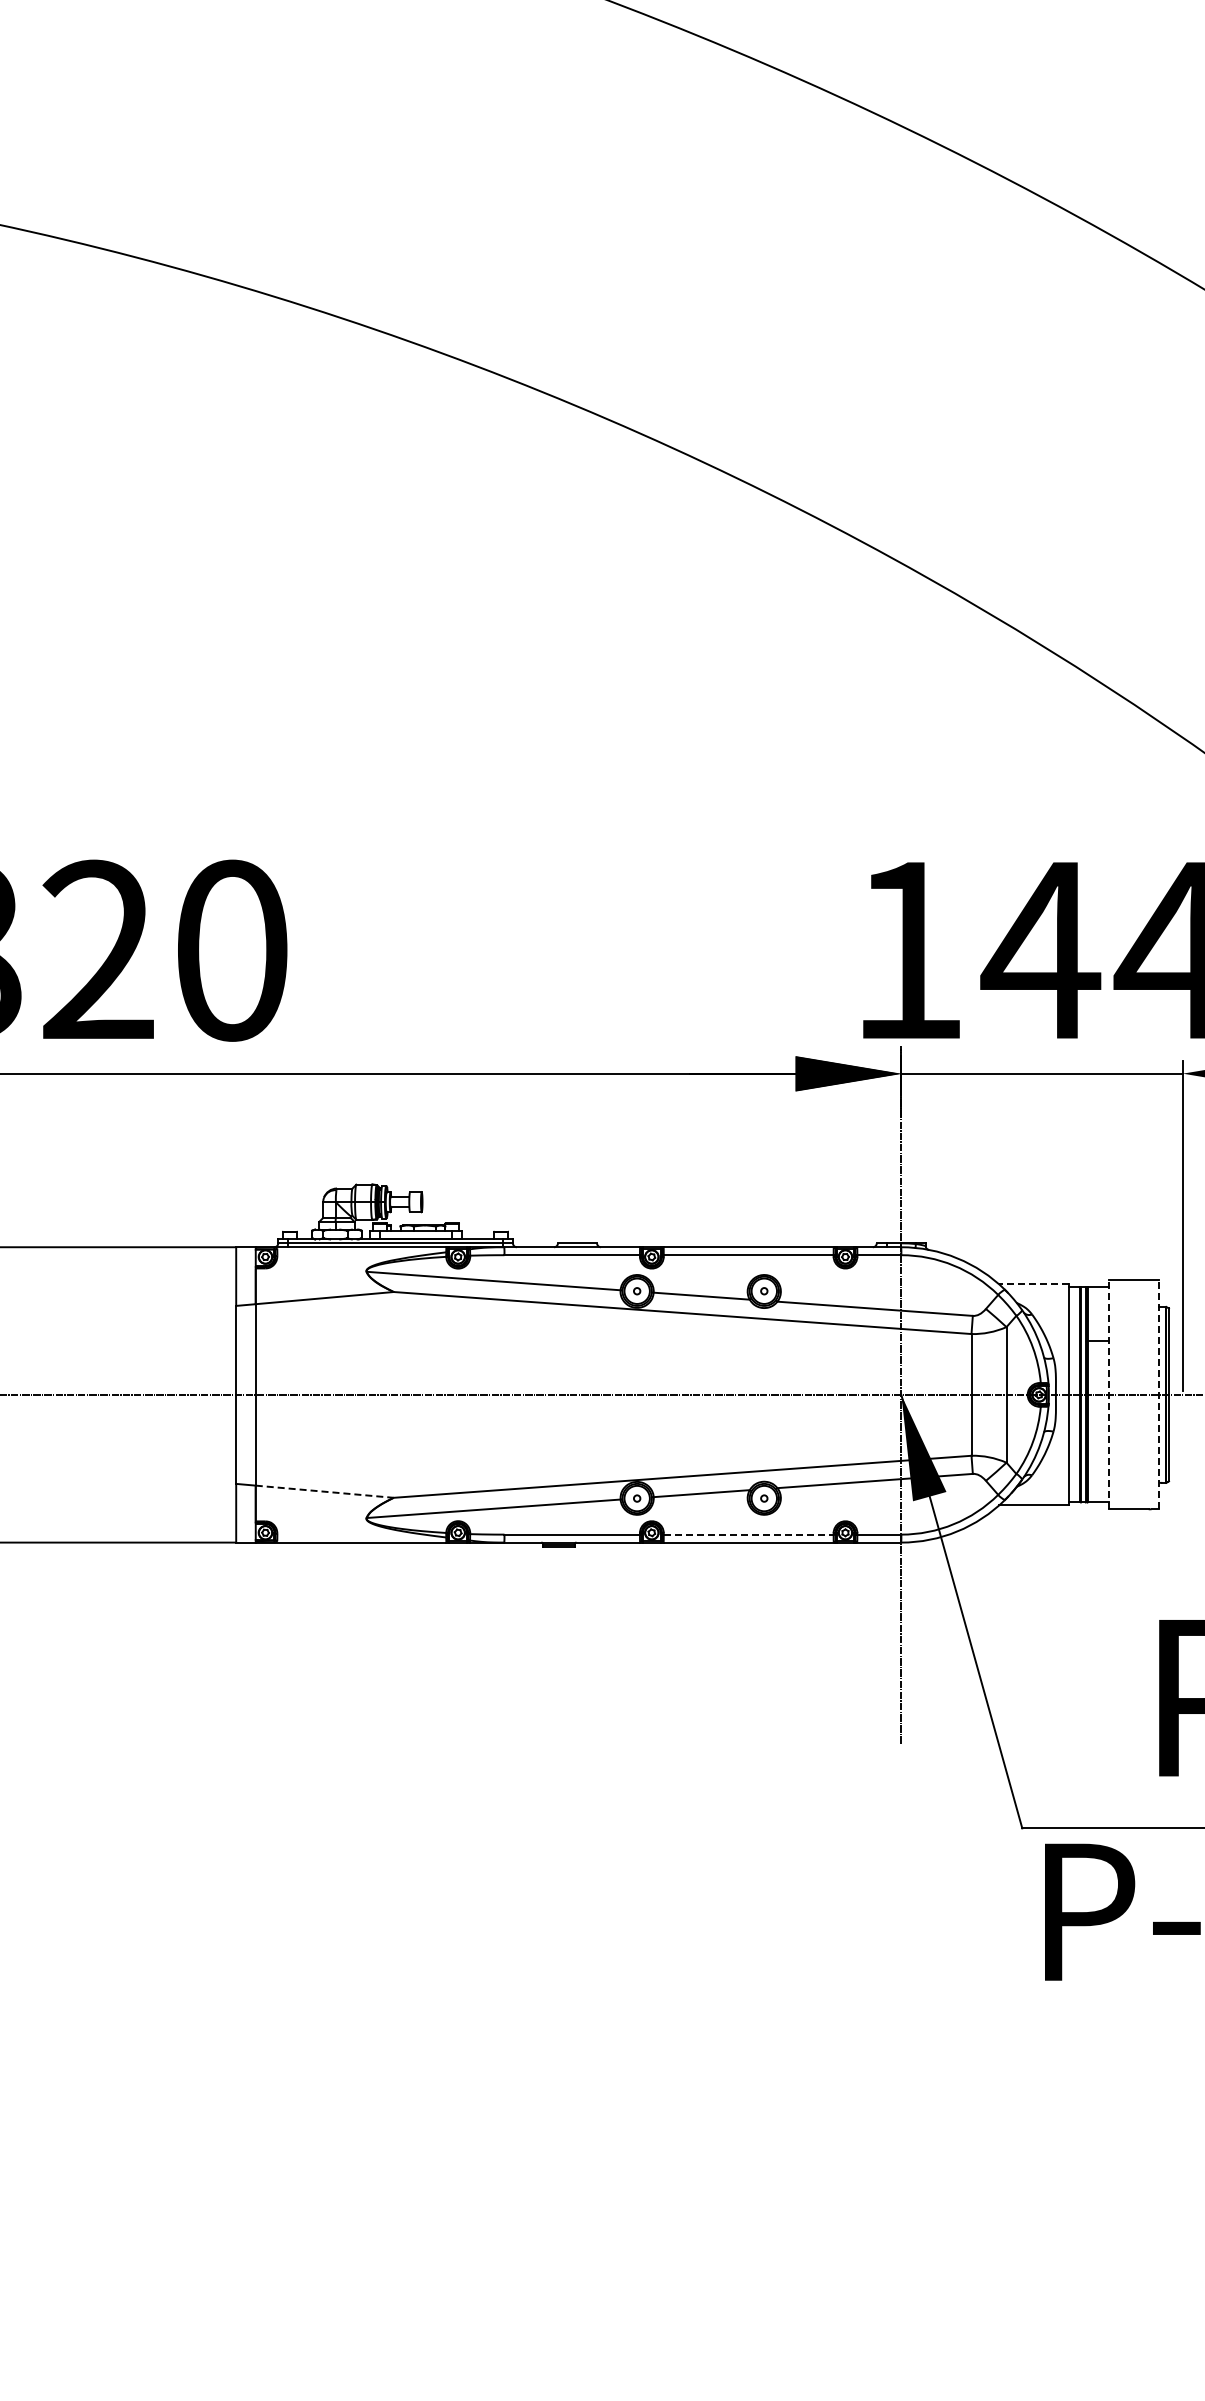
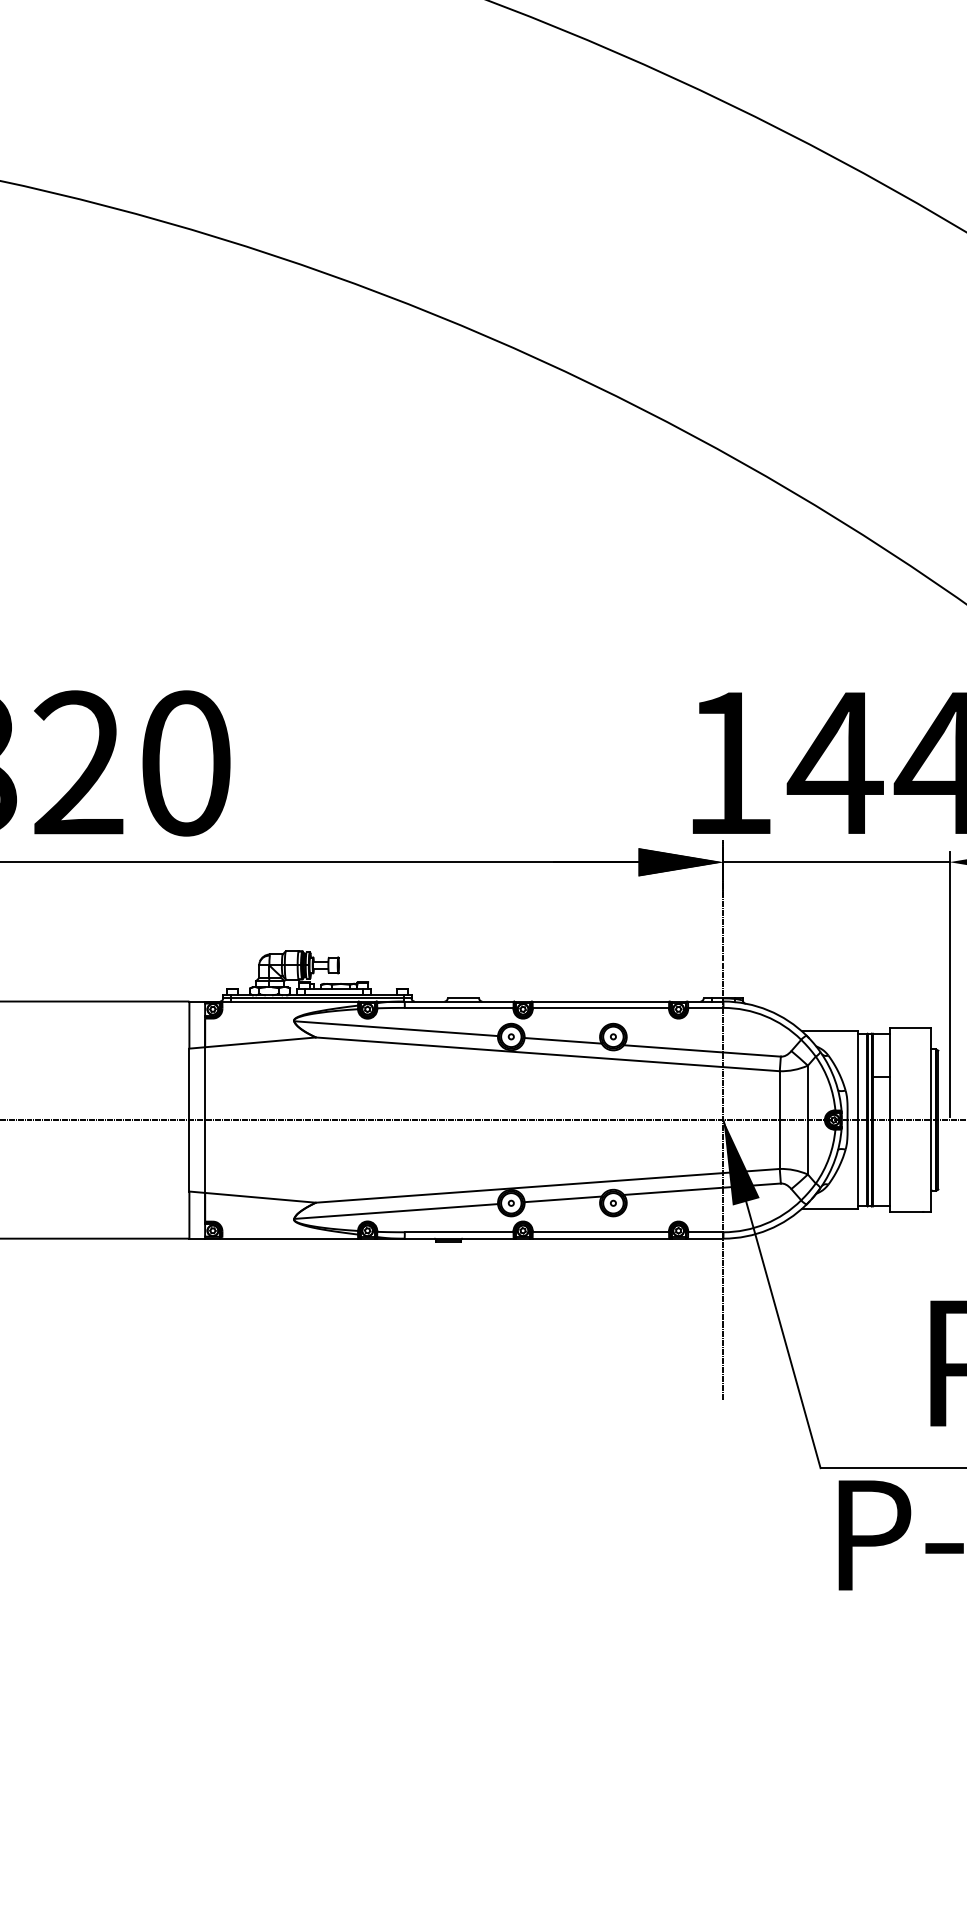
line: (1033, 1284) -> (829, 1031), dashed -> solid
line: (1108, 1394) -> (889, 1119), dashed -> solid
line: (1159, 1394) -> (930, 1119), dashed -> solid
line: (325, 1491) -> (261, 1197), dashed -> solid
line: (748, 1534) -> (600, 1232), dashed -> solid

